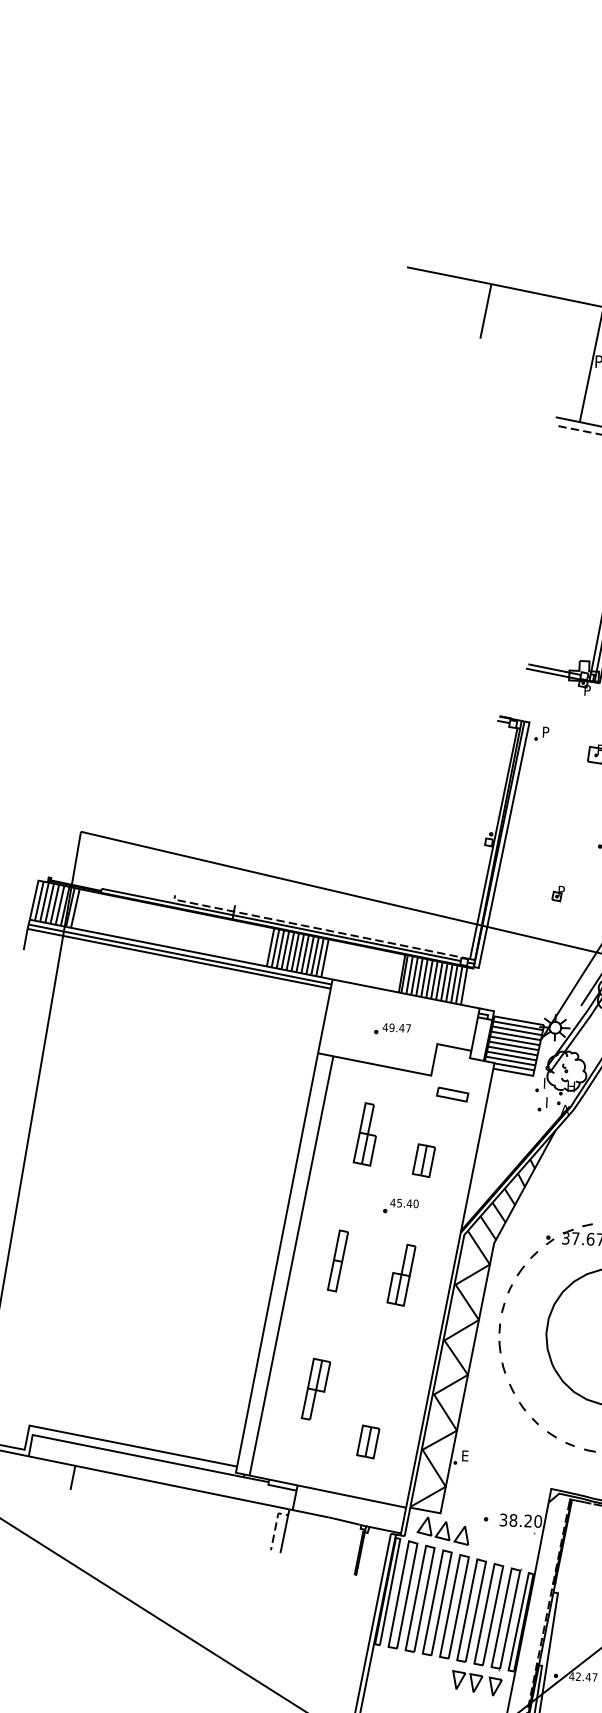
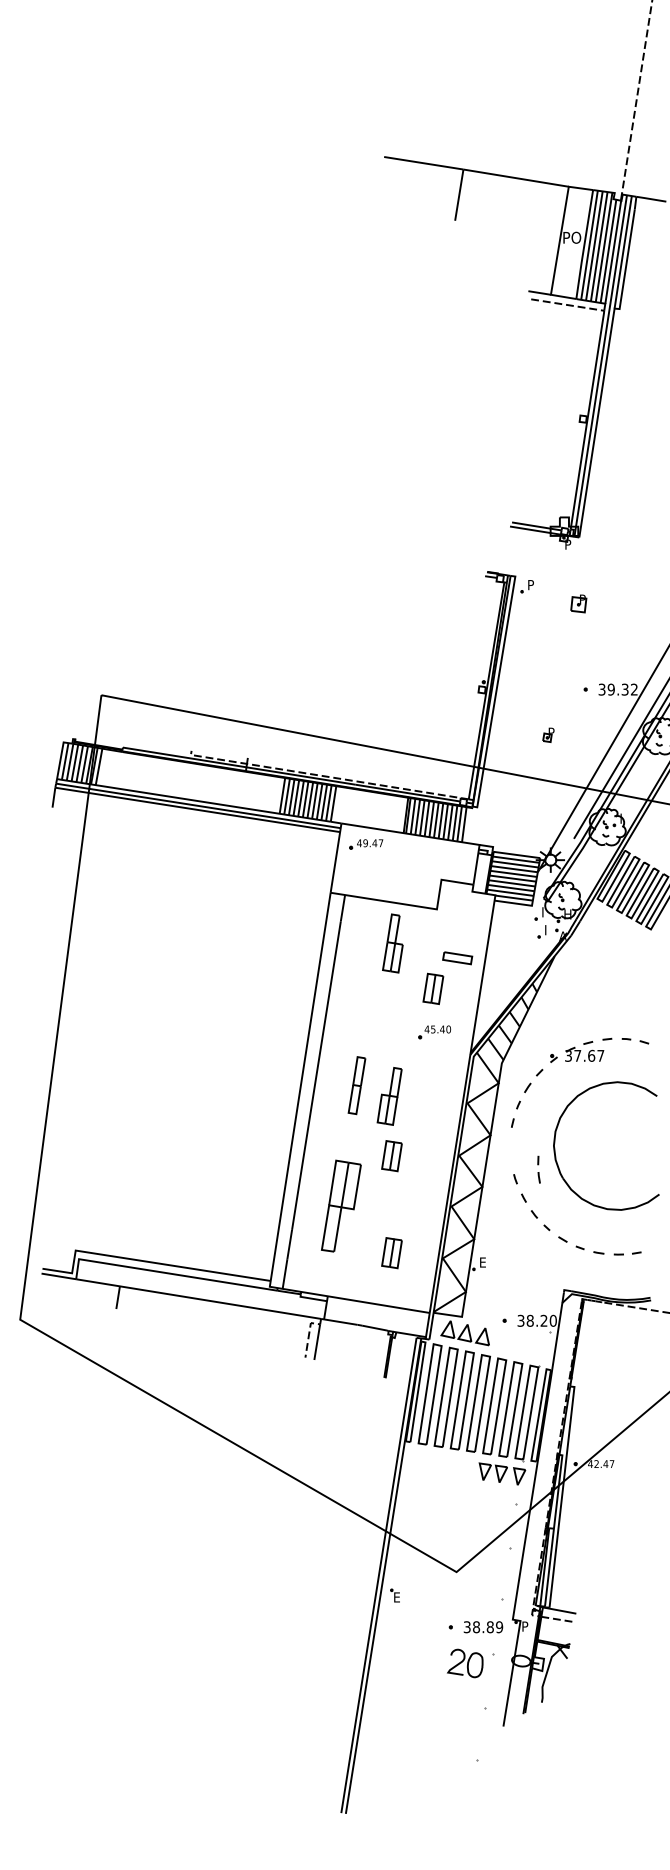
part: (392, 1029) -> (366, 844), moved
part: (452, 1094) -> (457, 958), moved
part: (365, 1134) -> (392, 943), moved
part: (400, 1206) -> (434, 1032), moved
part: (401, 1275) -> (389, 1096), moved
part: (371, 1338) -> (391, 1156), added
part: (499, 1338) -> (538, 1169), moved
part: (316, 1388) -> (341, 1205), size x1.6

